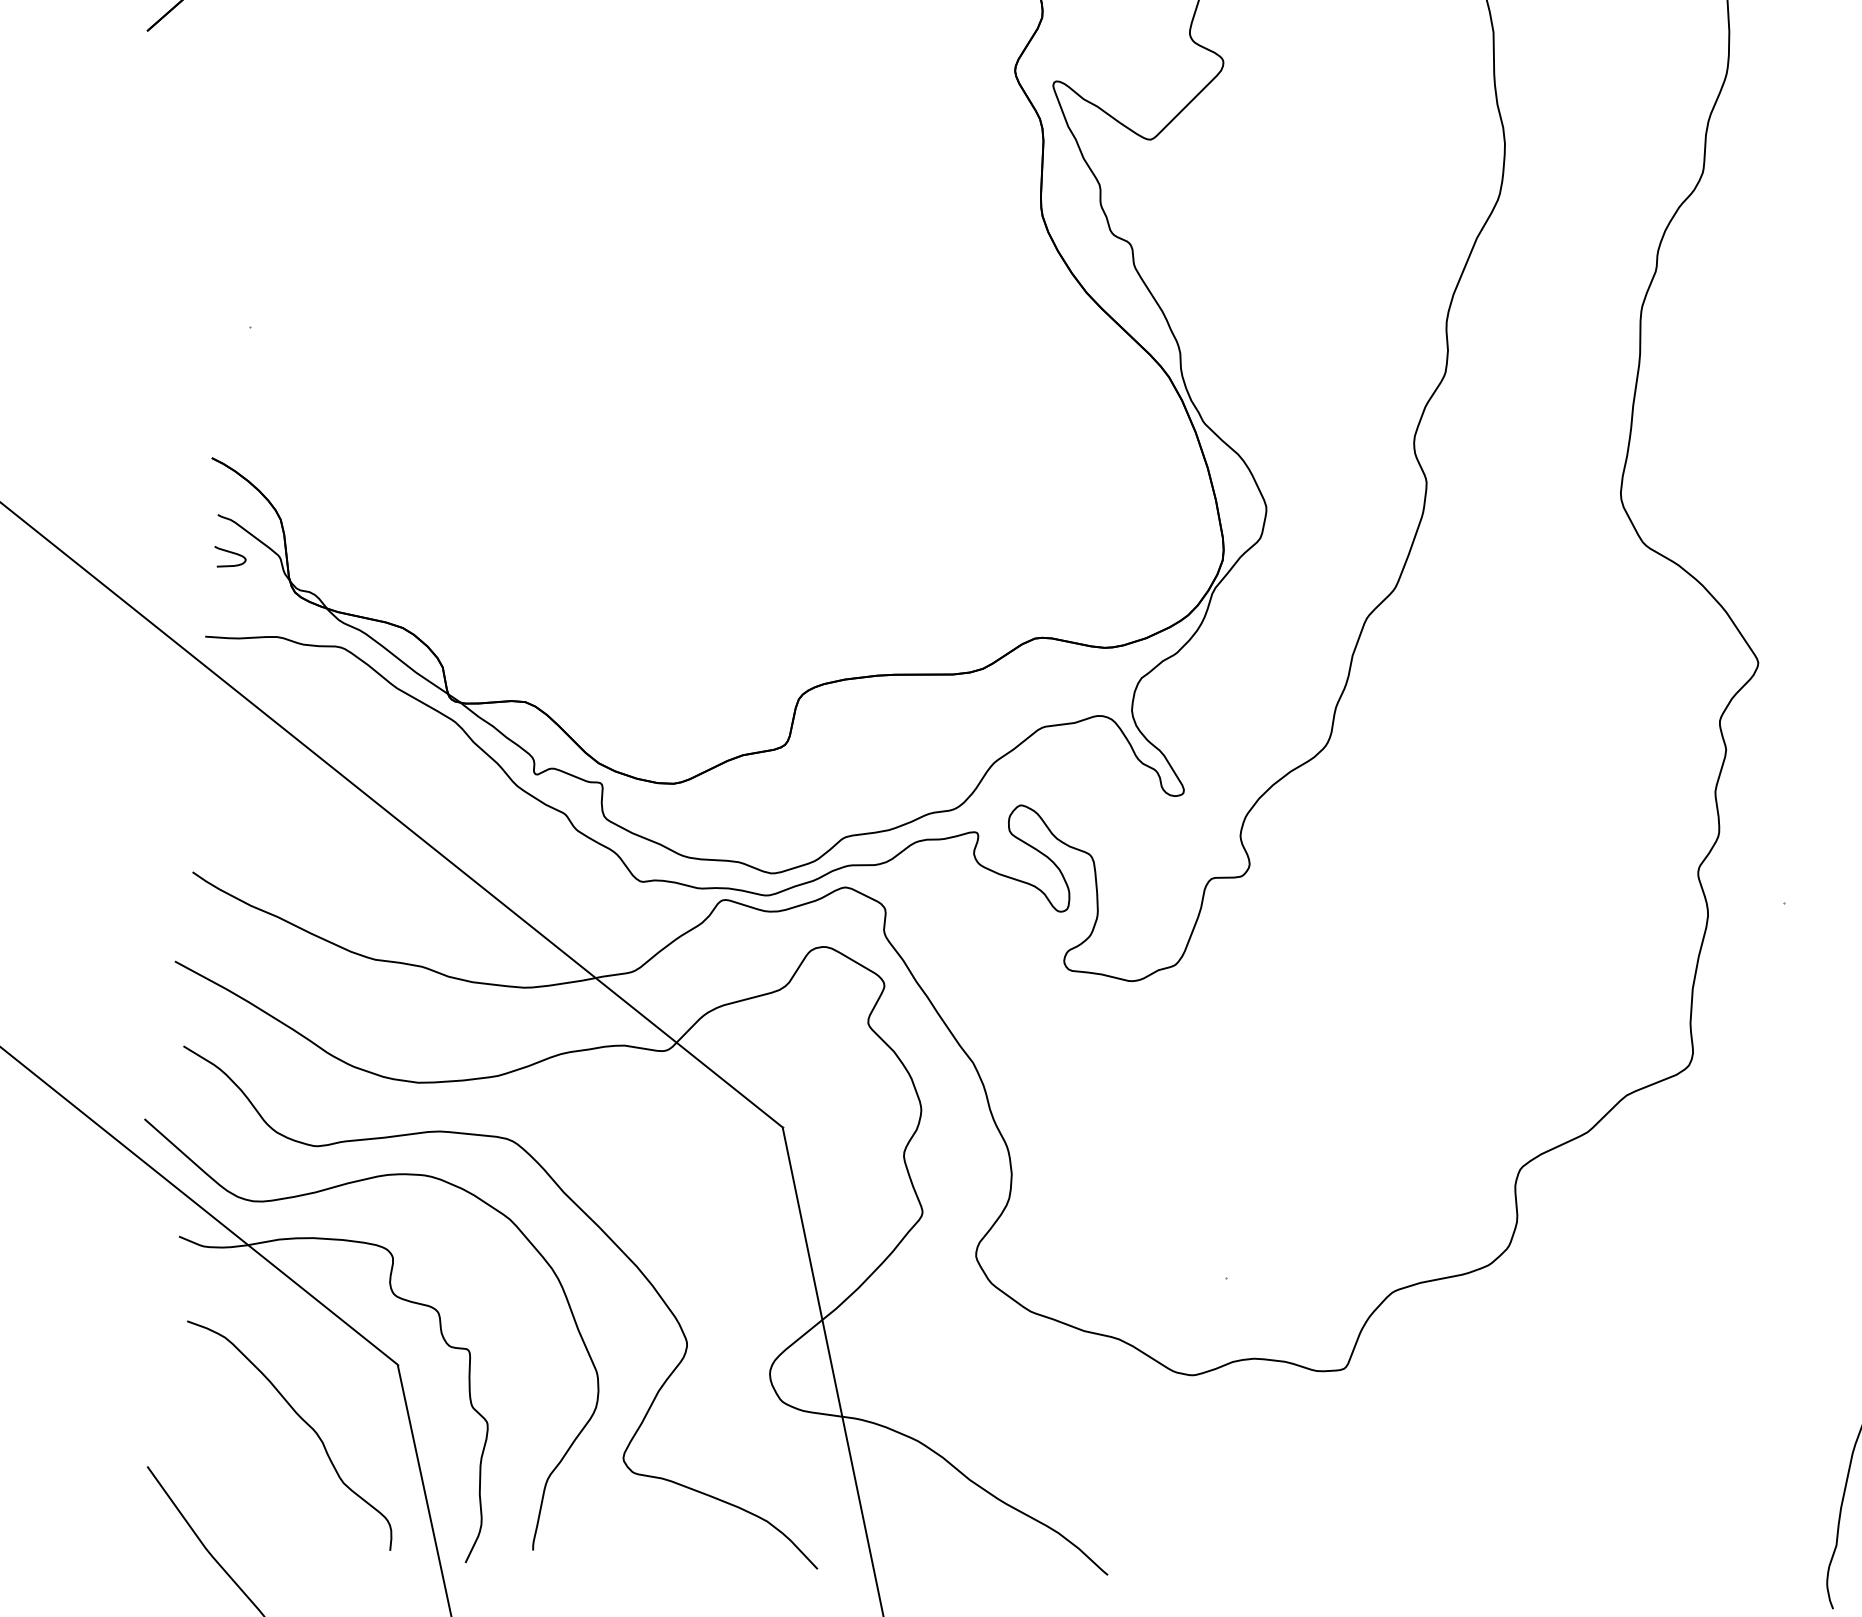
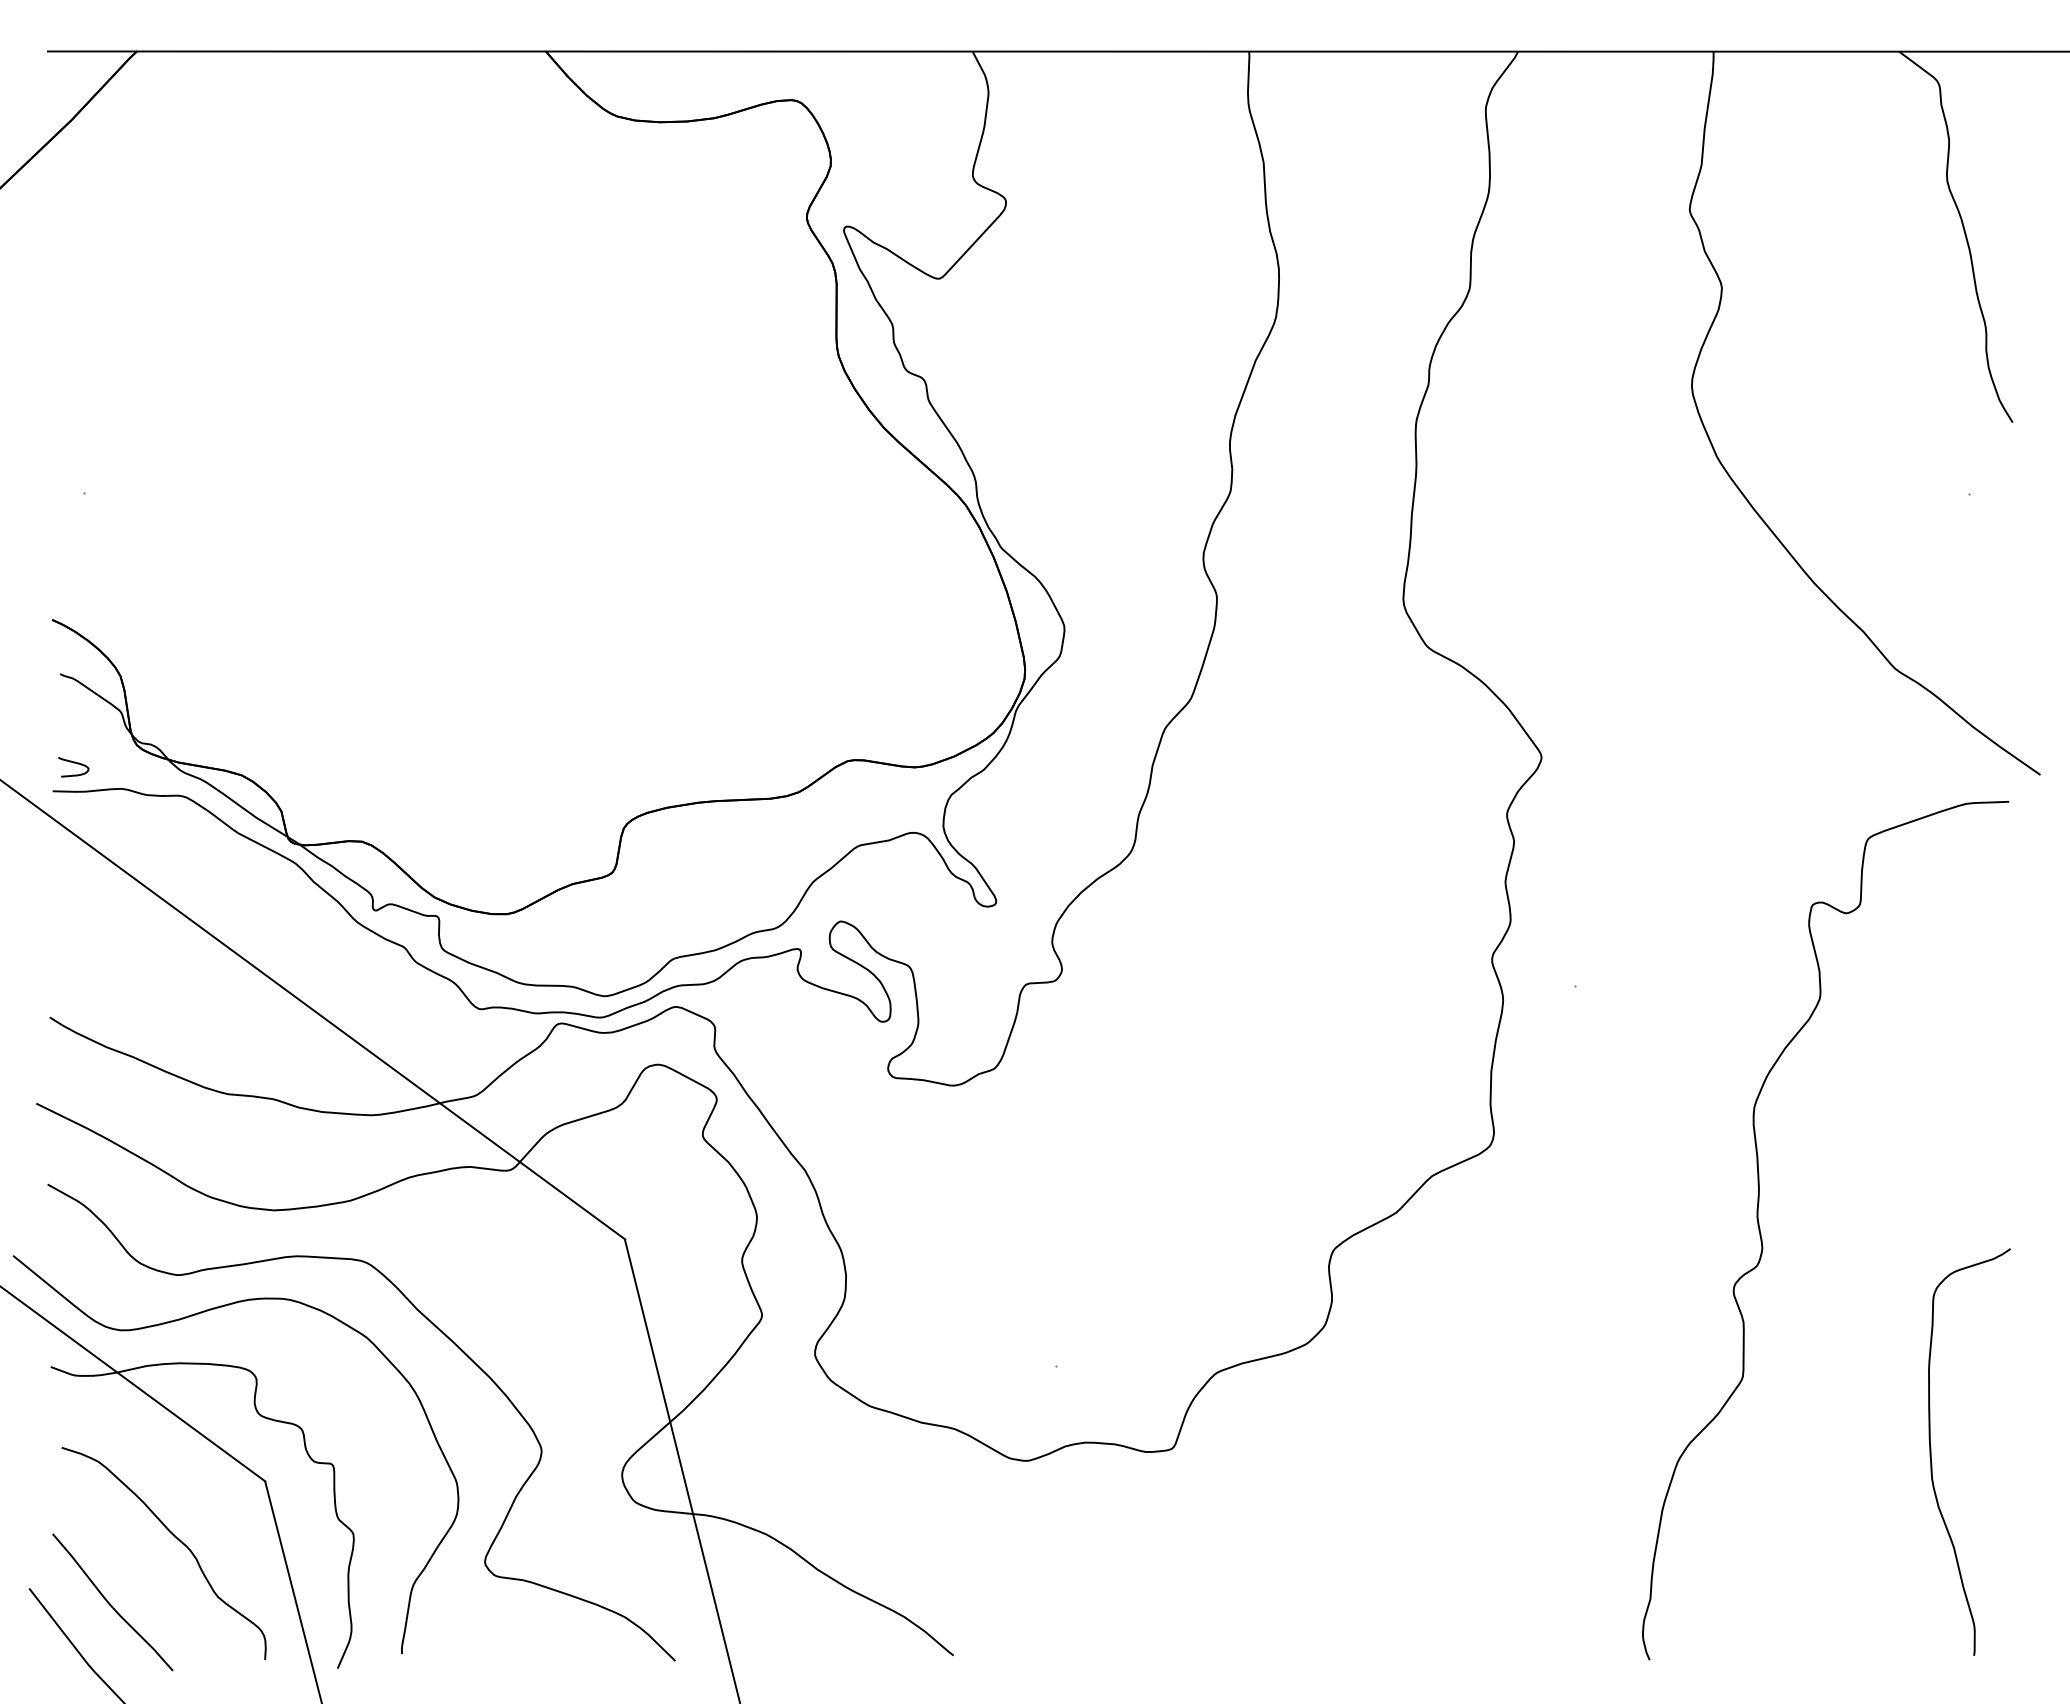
curve: (230, 553) -> (73, 763), moved
curve: (231, 1485) -> (110, 1603), added

